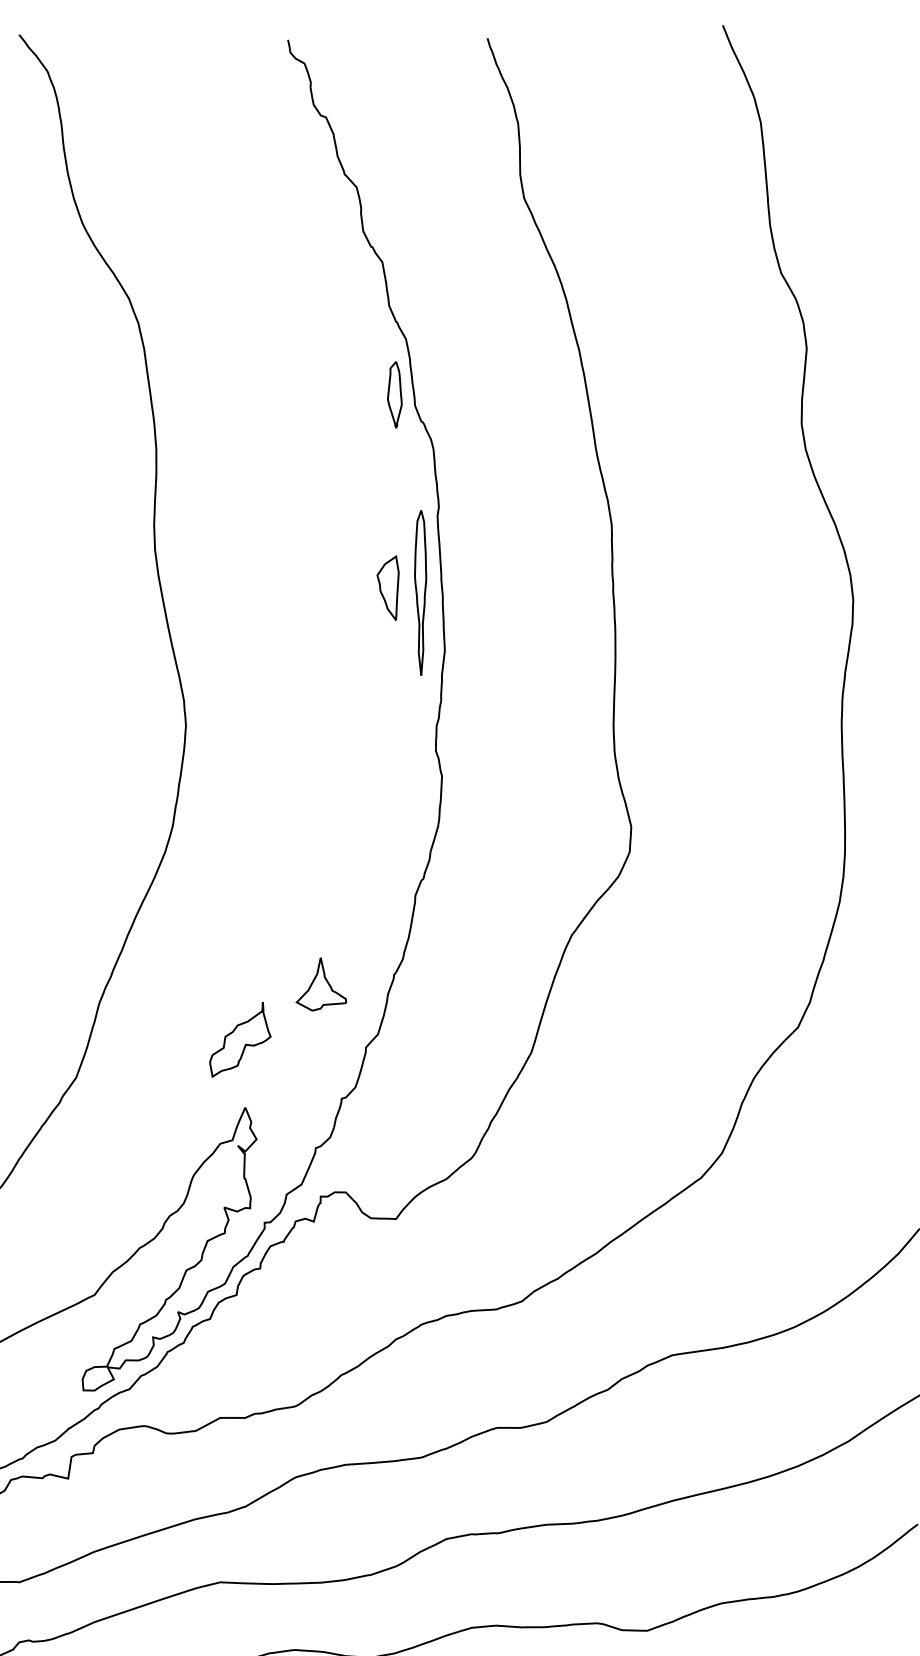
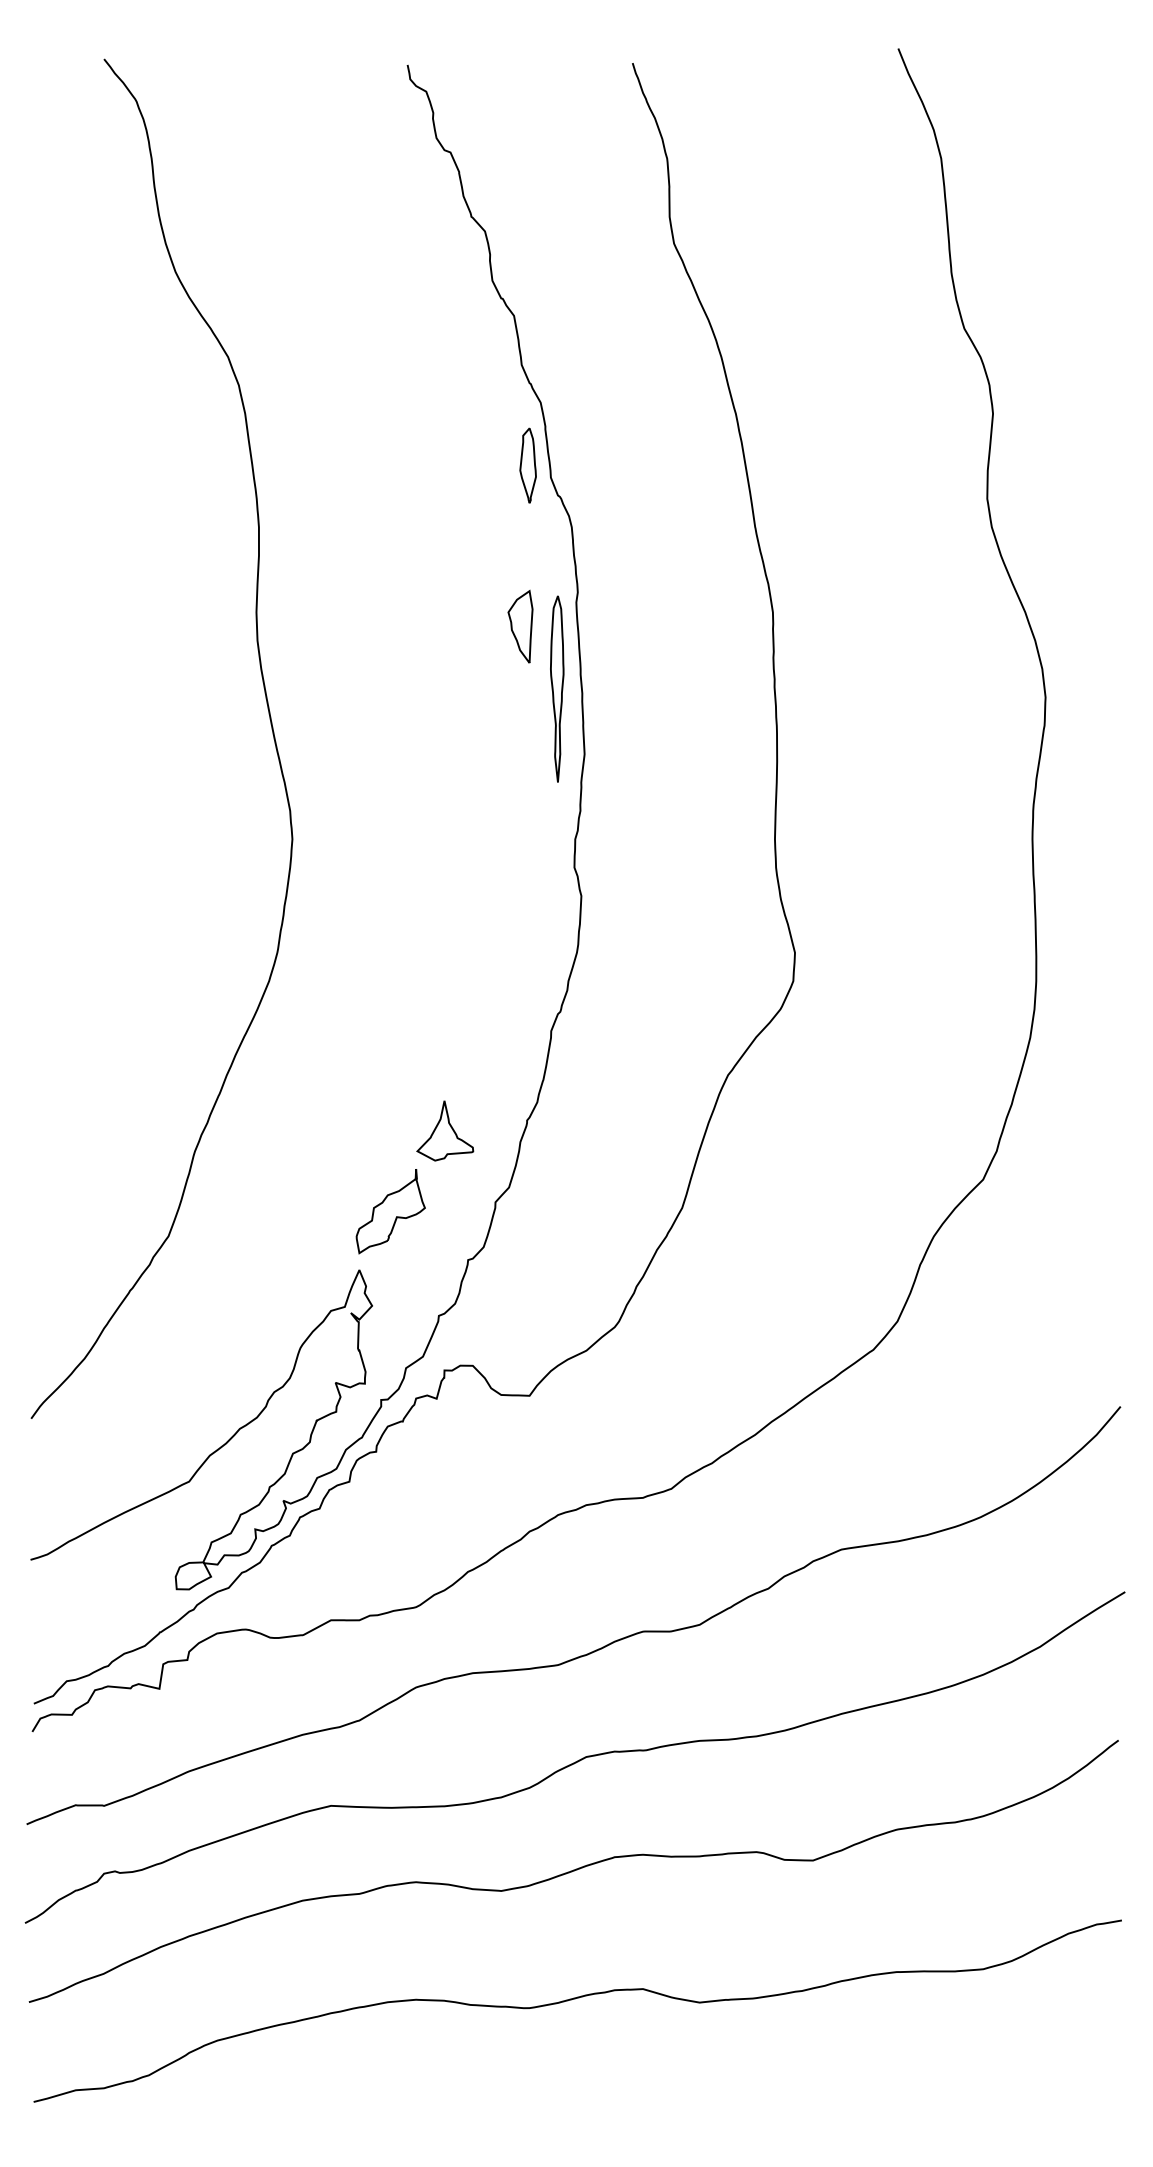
part: (388, 587) -> (520, 626), moved
part: (240, 1039) -> (390, 1211), moved

